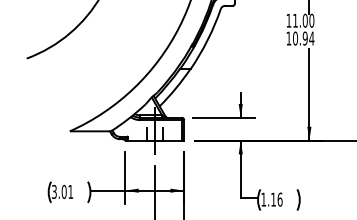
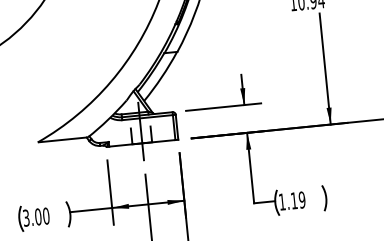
text: (70, 191) -> (45, 215), 3.01 -> 3.00
text: (279, 199) -> (301, 199), 1.16 -> 1.19

